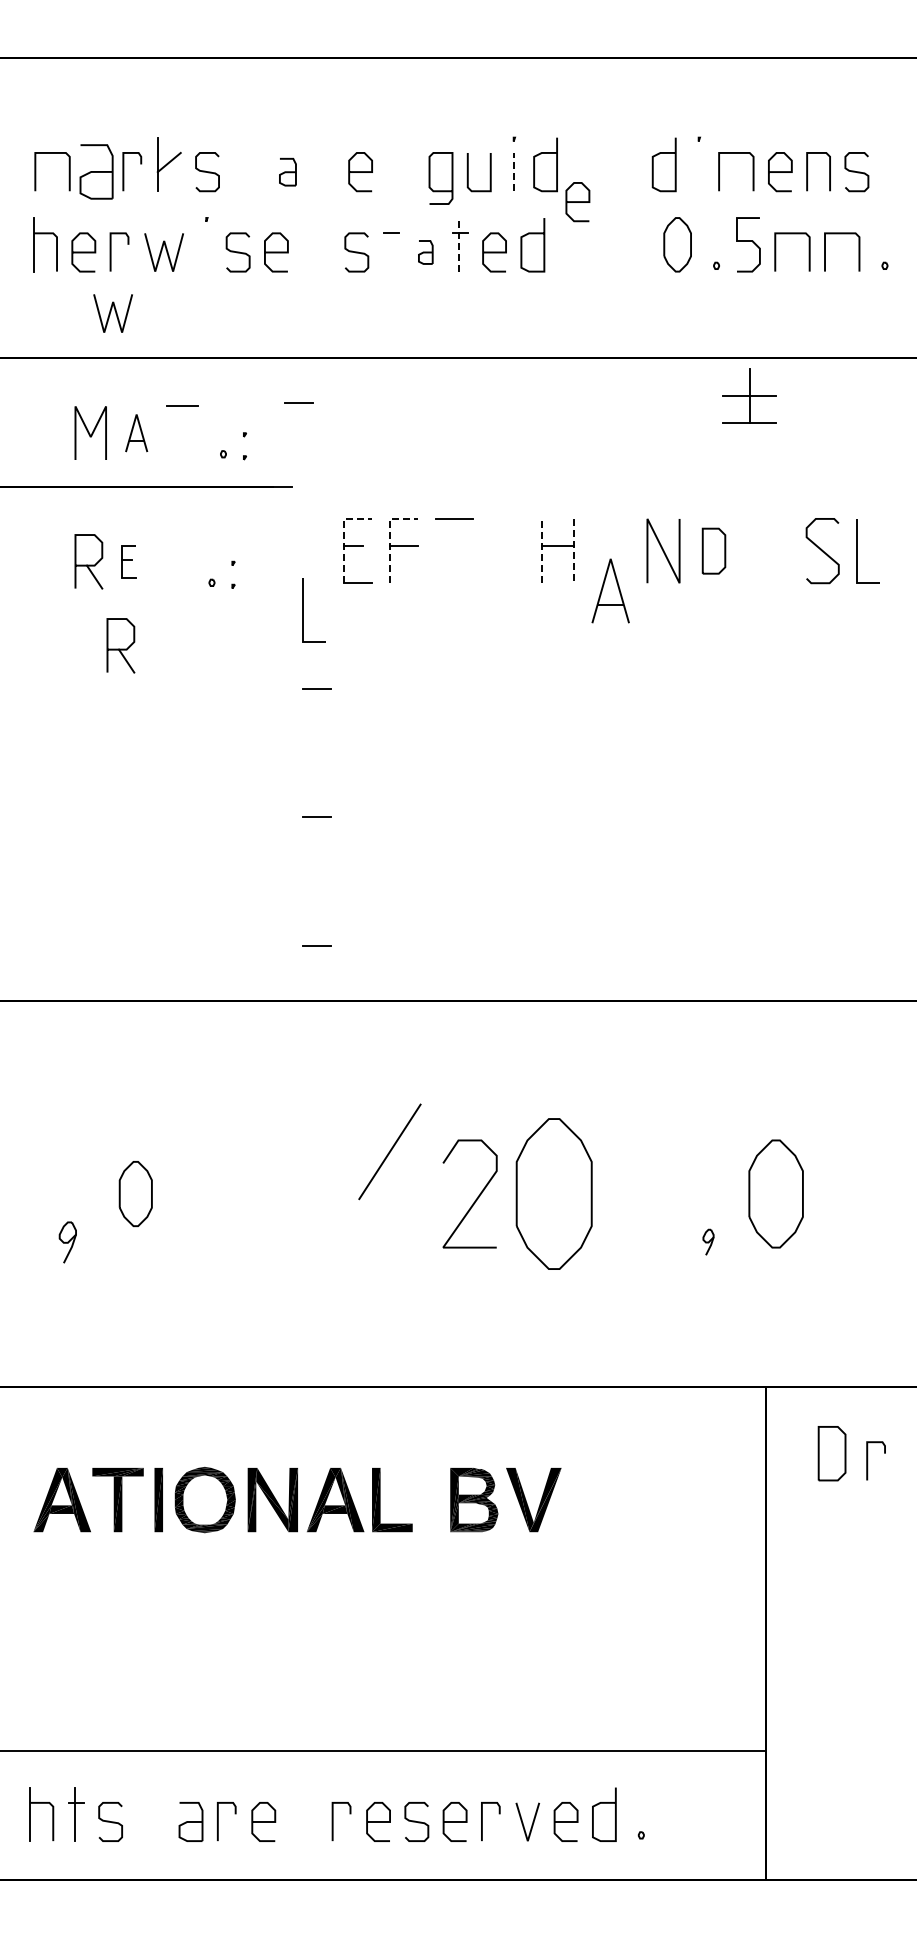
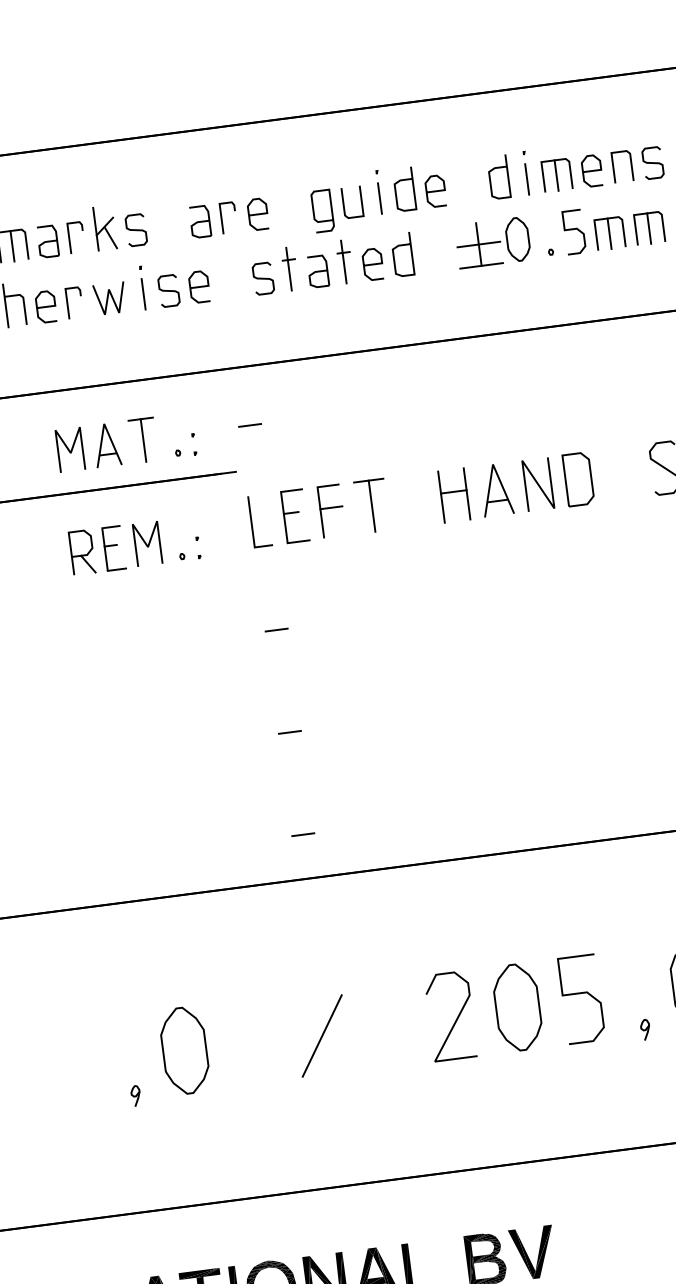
line: (51, 171) -> (12, 245), added
line: (315, 171) -> (222, 218), added
line: (513, 171) -> (379, 198), dashed -> solid
line: (698, 171) -> (526, 178), added
line: (735, 171) -> (556, 175), added
part: (96, 172) -> (48, 241), size x0.71
part: (287, 172) -> (200, 222), size x1.43
line: (174, 177) -> (110, 237), added
curve: (577, 202) -> (435, 191), moved
line: (389, 244) -> (288, 268), added
line: (458, 244) -> (343, 261), dashed -> solid
line: (206, 252) -> (143, 294), added
part: (425, 252) -> (318, 271), size x1.67
line: (791, 252) -> (609, 233), added
line: (841, 252) -> (649, 228), added
line: (111, 312) -> (74, 351), removed
part: (749, 395) -> (478, 244), moved
line: (298, 402) -> (249, 425), moved
part: (136, 433) -> (106, 445), size x1.43
line: (182, 433) -> (143, 440), added
line: (344, 536) -> (282, 505), dashed -> solid
line: (390, 536) -> (319, 501), dashed -> solid
line: (454, 550) -> (371, 505), added
line: (541, 550) -> (441, 496), dashed -> solid
line: (573, 551) -> (466, 494), dashed -> solid
part: (713, 551) -> (578, 479), size x1.43
part: (129, 561) -> (114, 548), size x1.67
line: (170, 561) -> (147, 543), added
part: (610, 590) -> (496, 489), moved
line: (303, 610) -> (251, 522), moved
part: (120, 645) -> (116, 615), removed
line: (389, 1151) -> (321, 1035), moved
curve: (634, 1187) -> (581, 994), added
part: (135, 1193) -> (184, 1050), size x1.67
part: (553, 1193) -> (517, 1007), size x0.71
part: (68, 1241) -> (136, 1095), size x0.62

